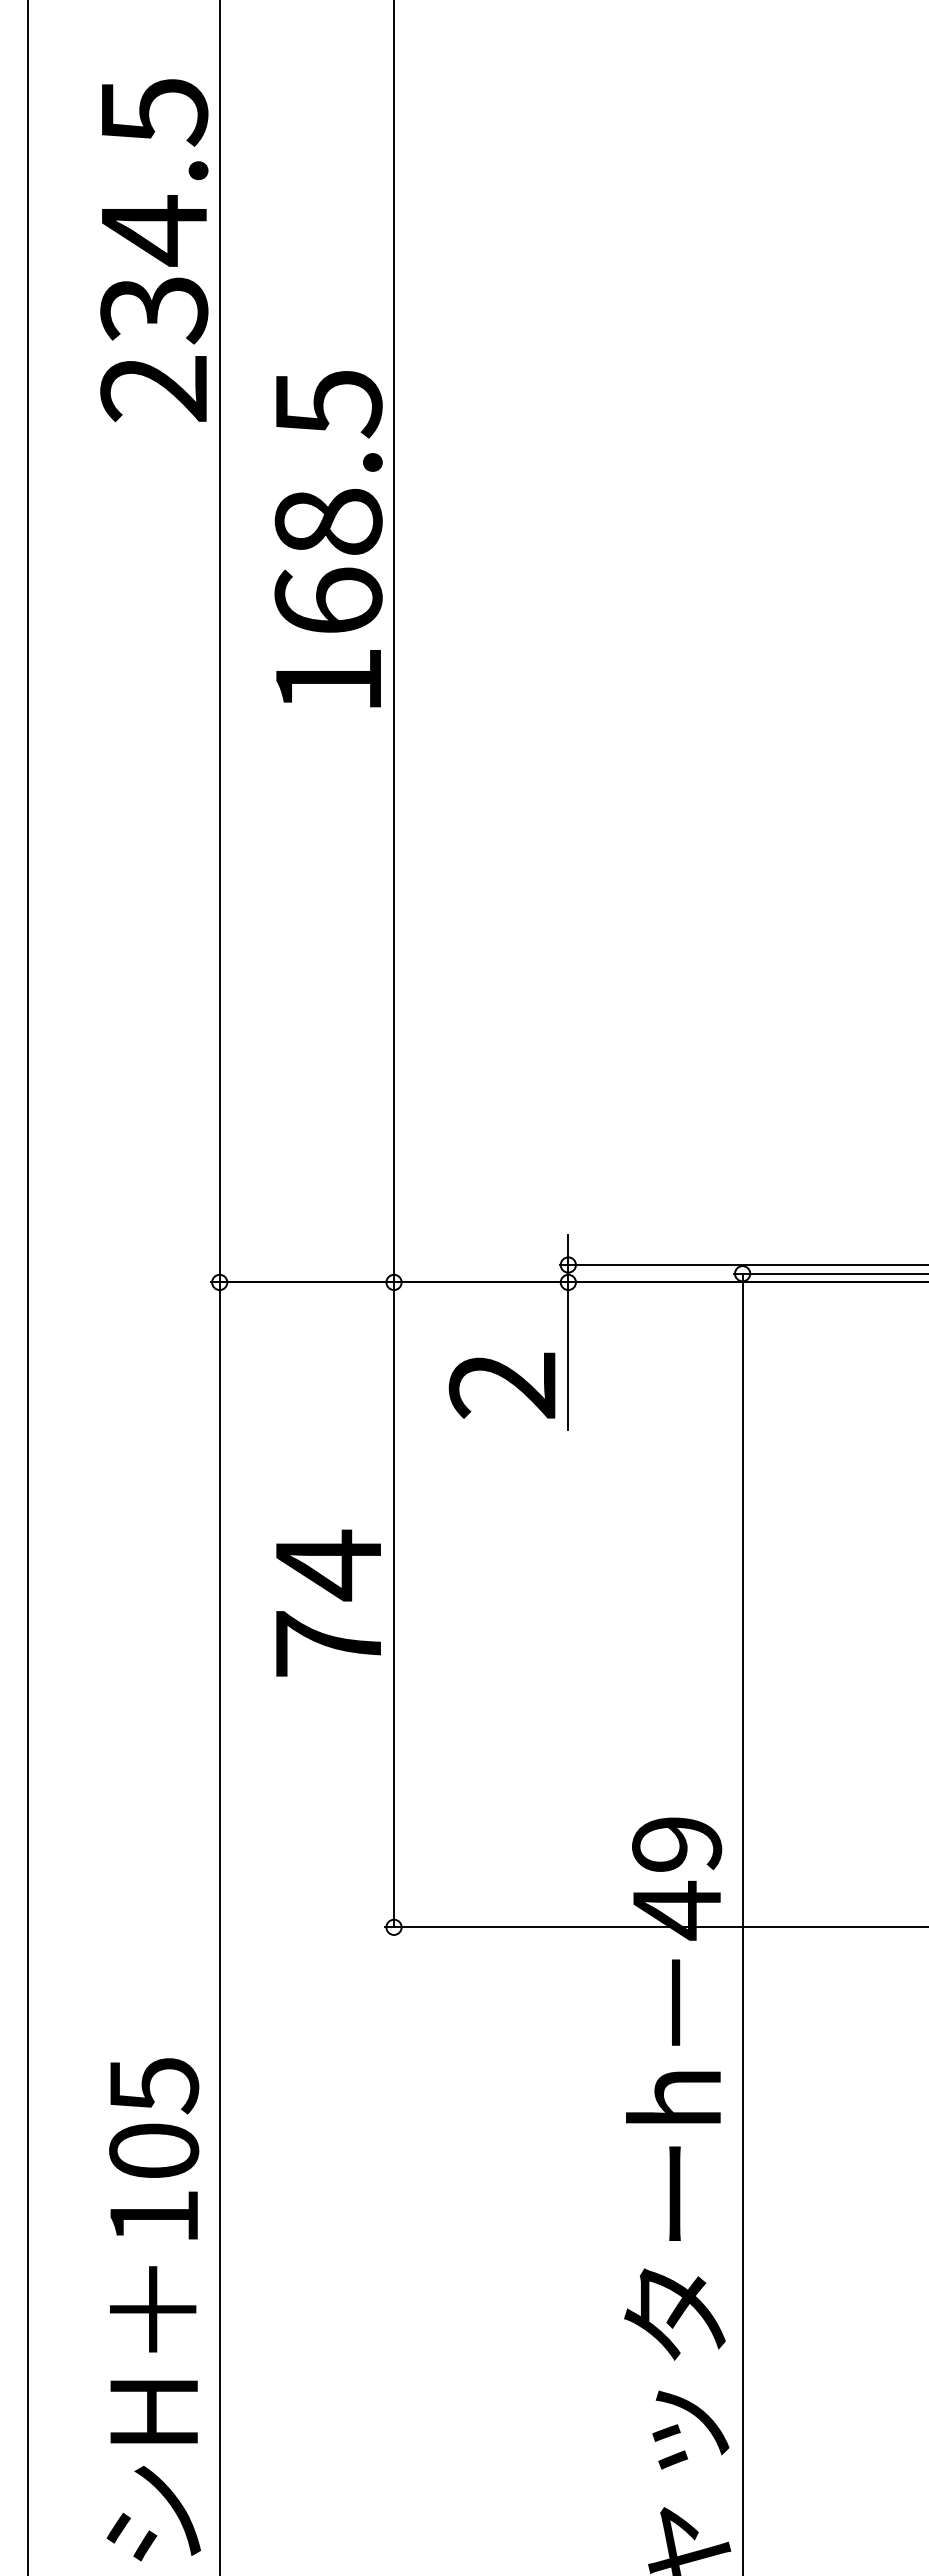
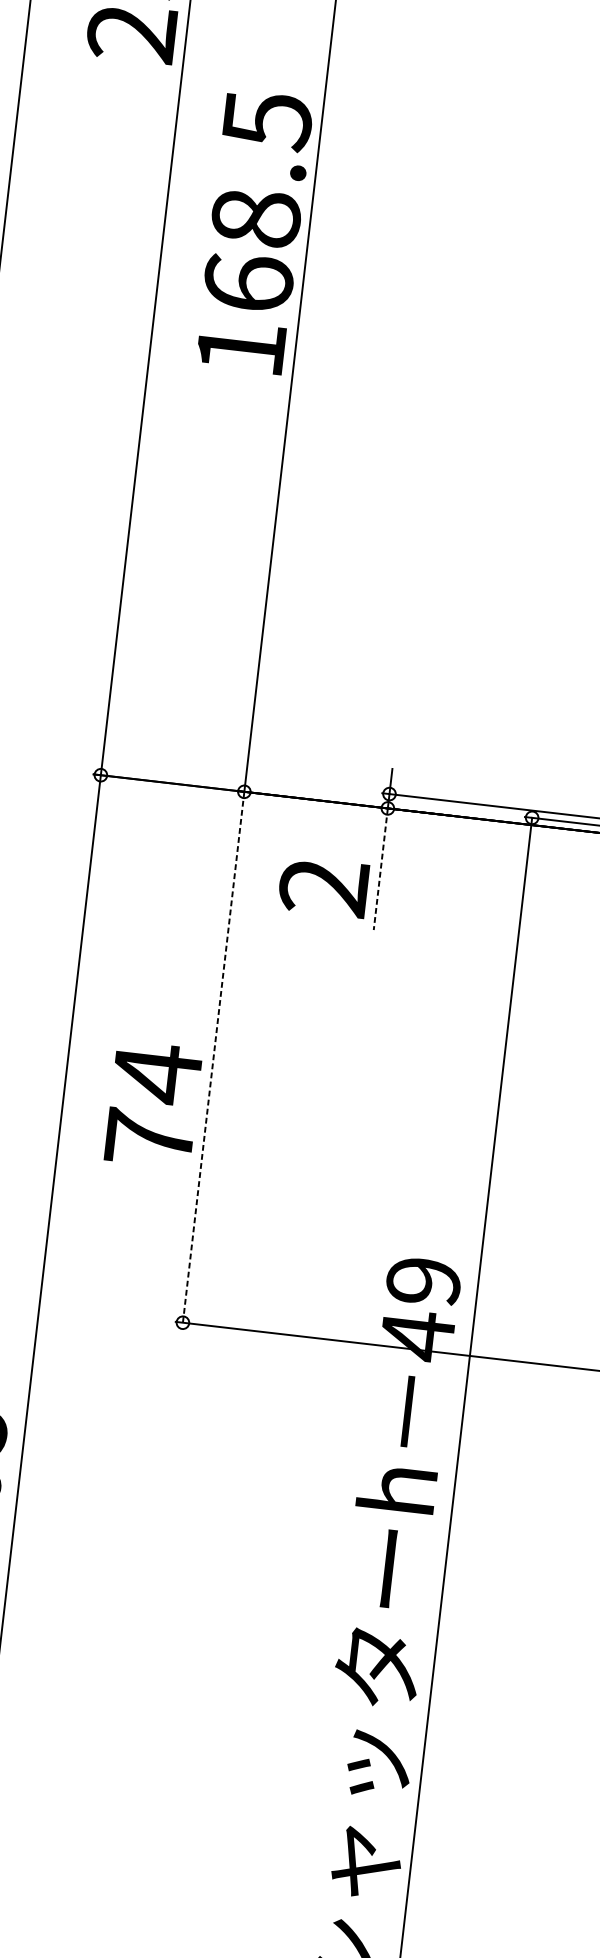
text: (328, 539) -> (254, 232), moved
line: (568, 1356) -> (380, 869), solid -> dashed
text: (328, 1602) -> (153, 1104), moved
line: (394, 1605) -> (213, 1057), solid -> dashed

